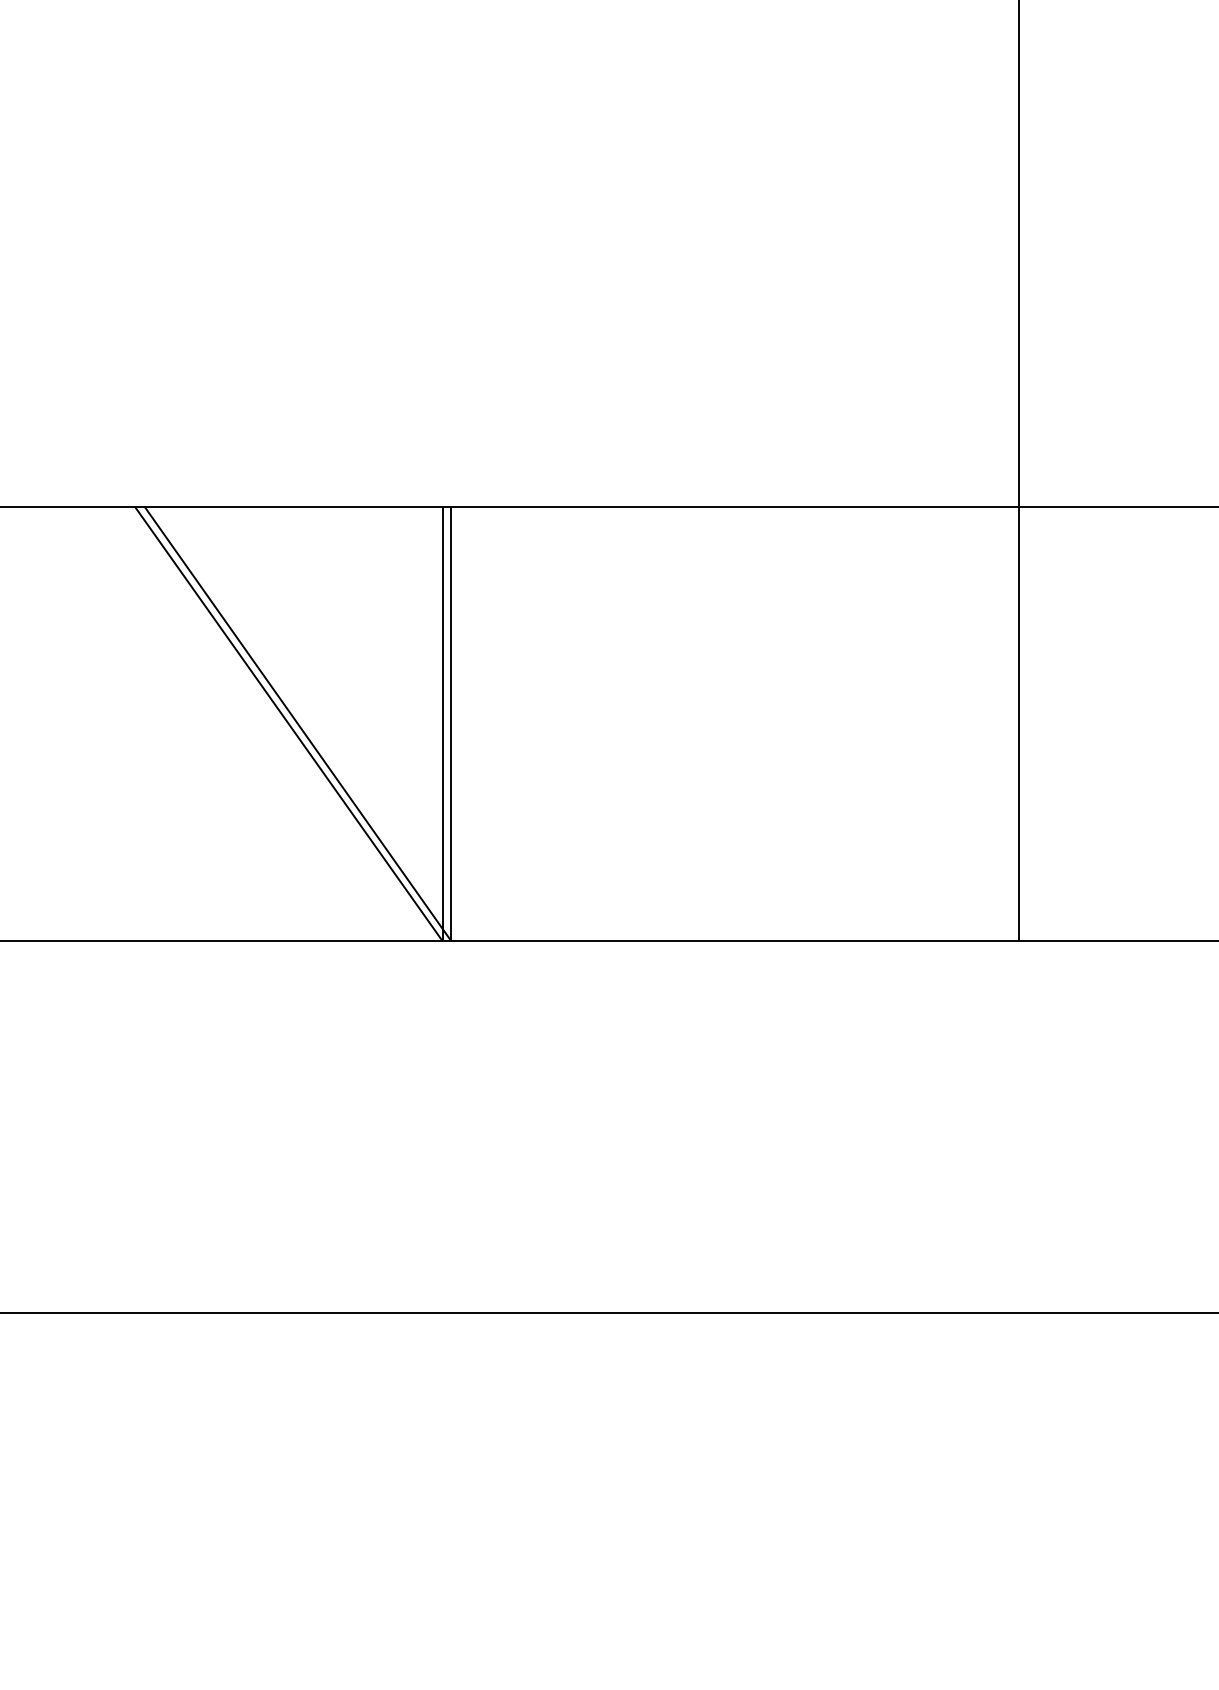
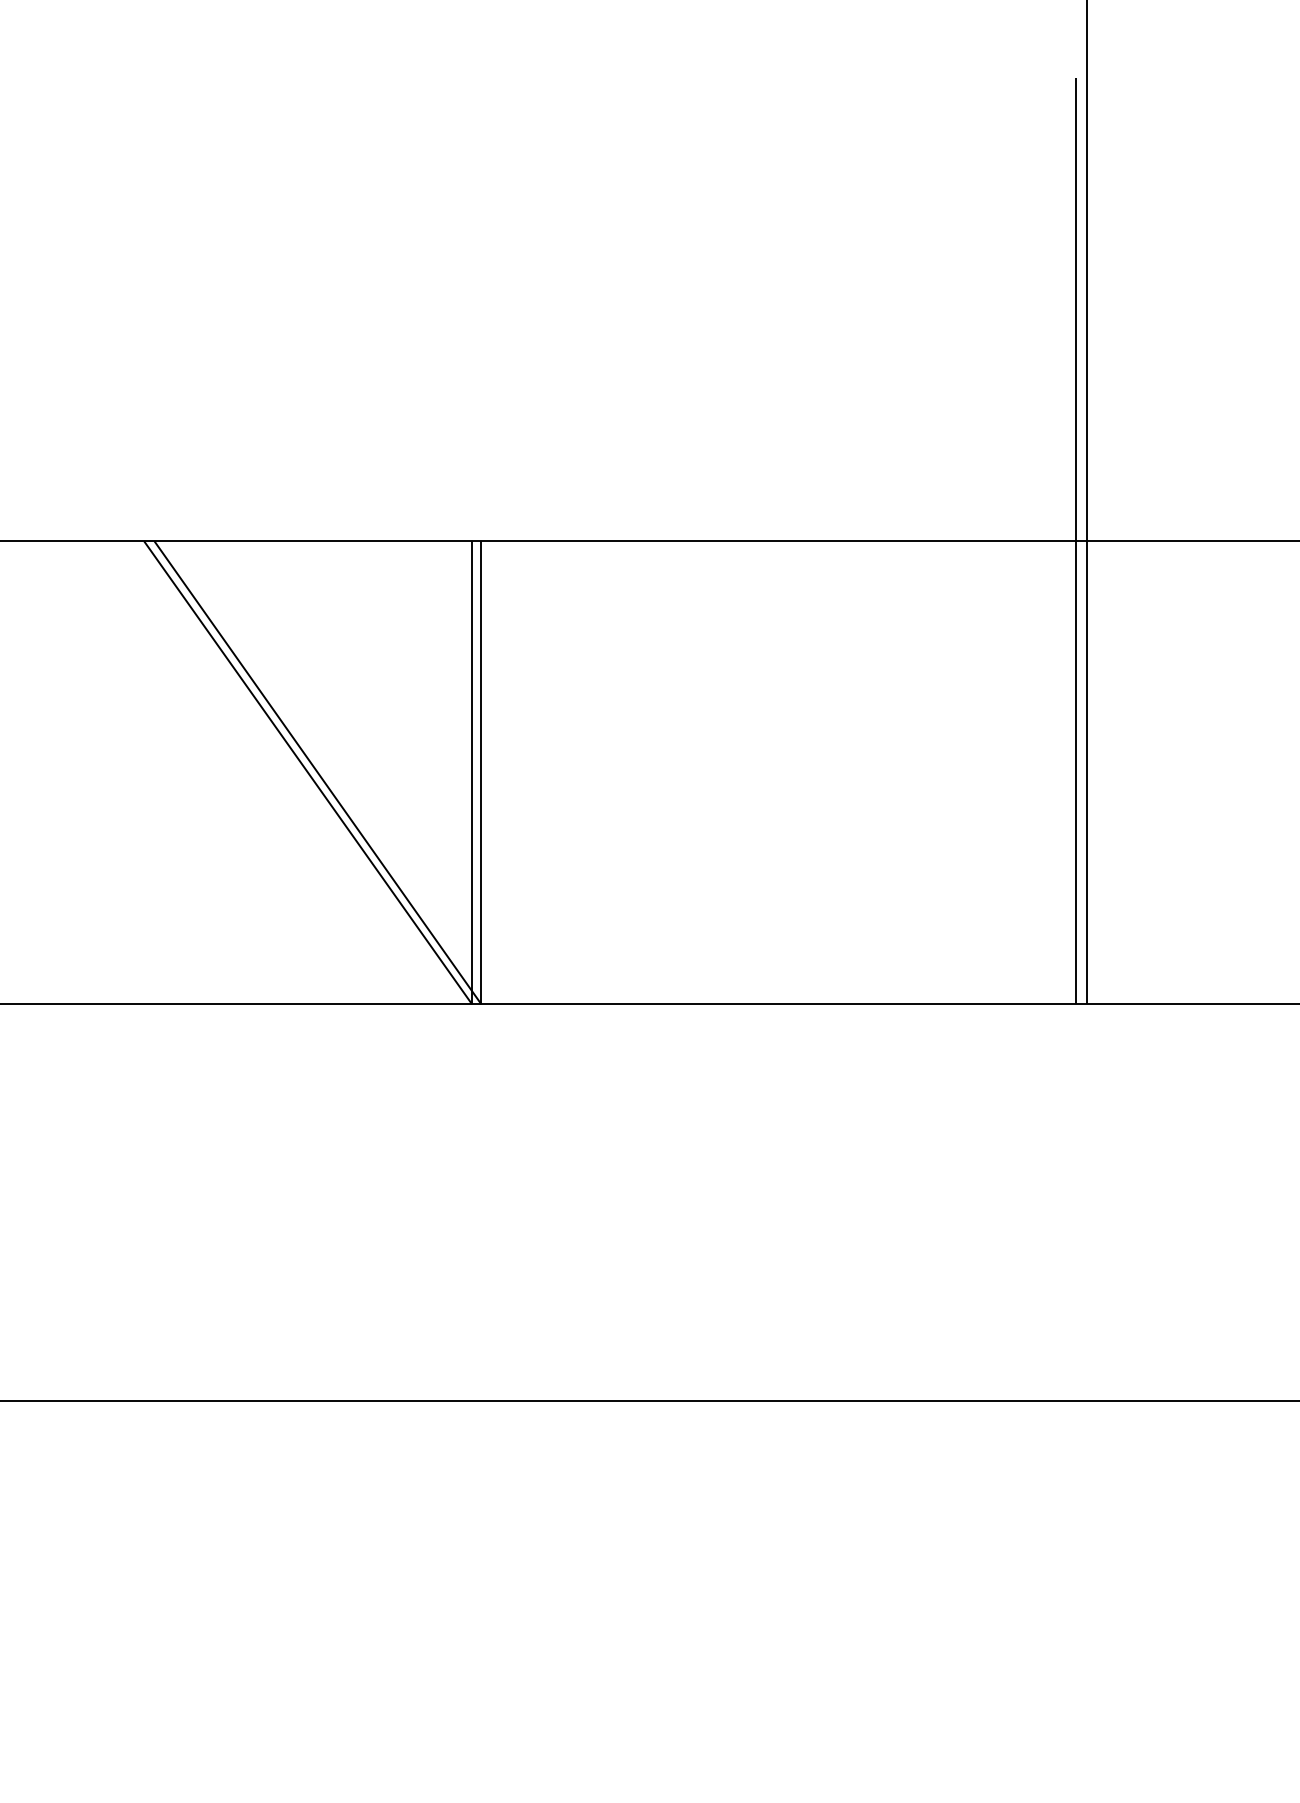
line: (1008, 507) -> (1075, 541), added

